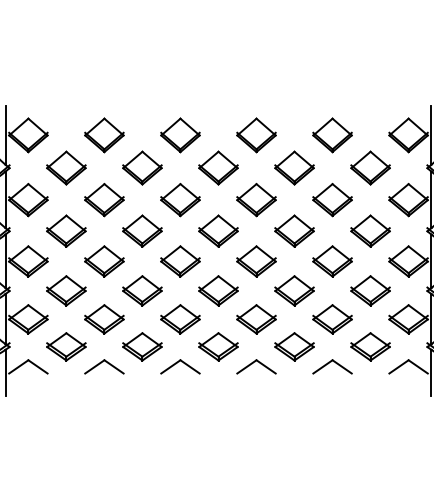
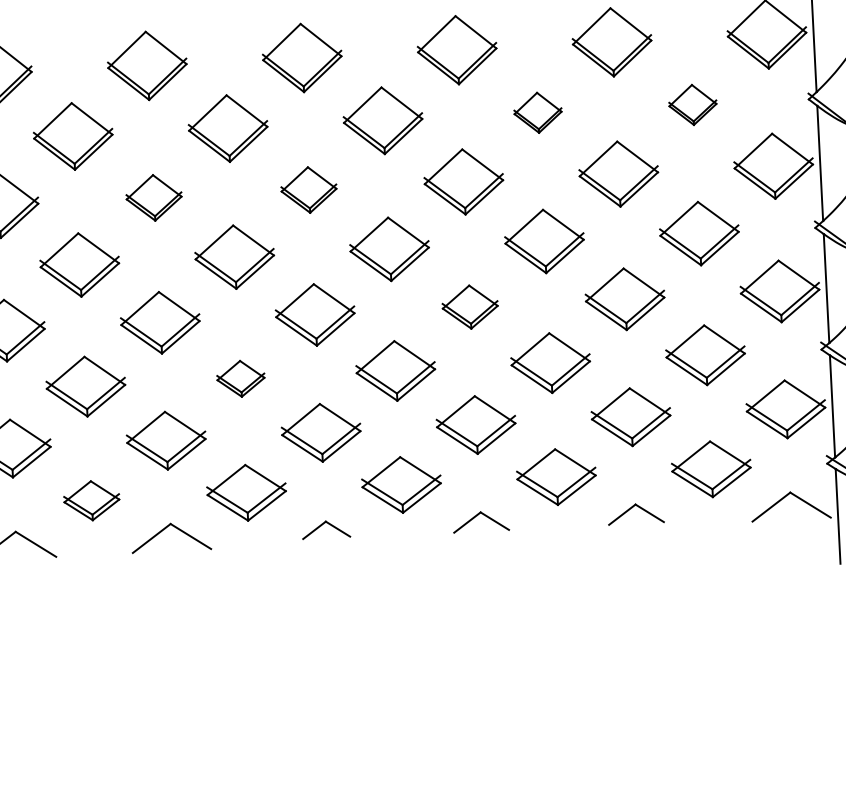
part: (294, 167) -> (537, 111), size x0.6
part: (370, 167) -> (692, 103), size x0.6
part: (104, 200) -> (154, 198), size x0.7
part: (180, 200) -> (309, 190), size x0.7
part: (256, 261) -> (470, 307), size x0.7
part: (142, 290) -> (240, 377), size x0.6
part: (66, 346) -> (91, 499), size x0.7
part: (180, 366) -> (326, 528), size x0.6
part: (256, 366) -> (481, 521), size x0.7
part: (332, 366) -> (635, 513), size x0.7

